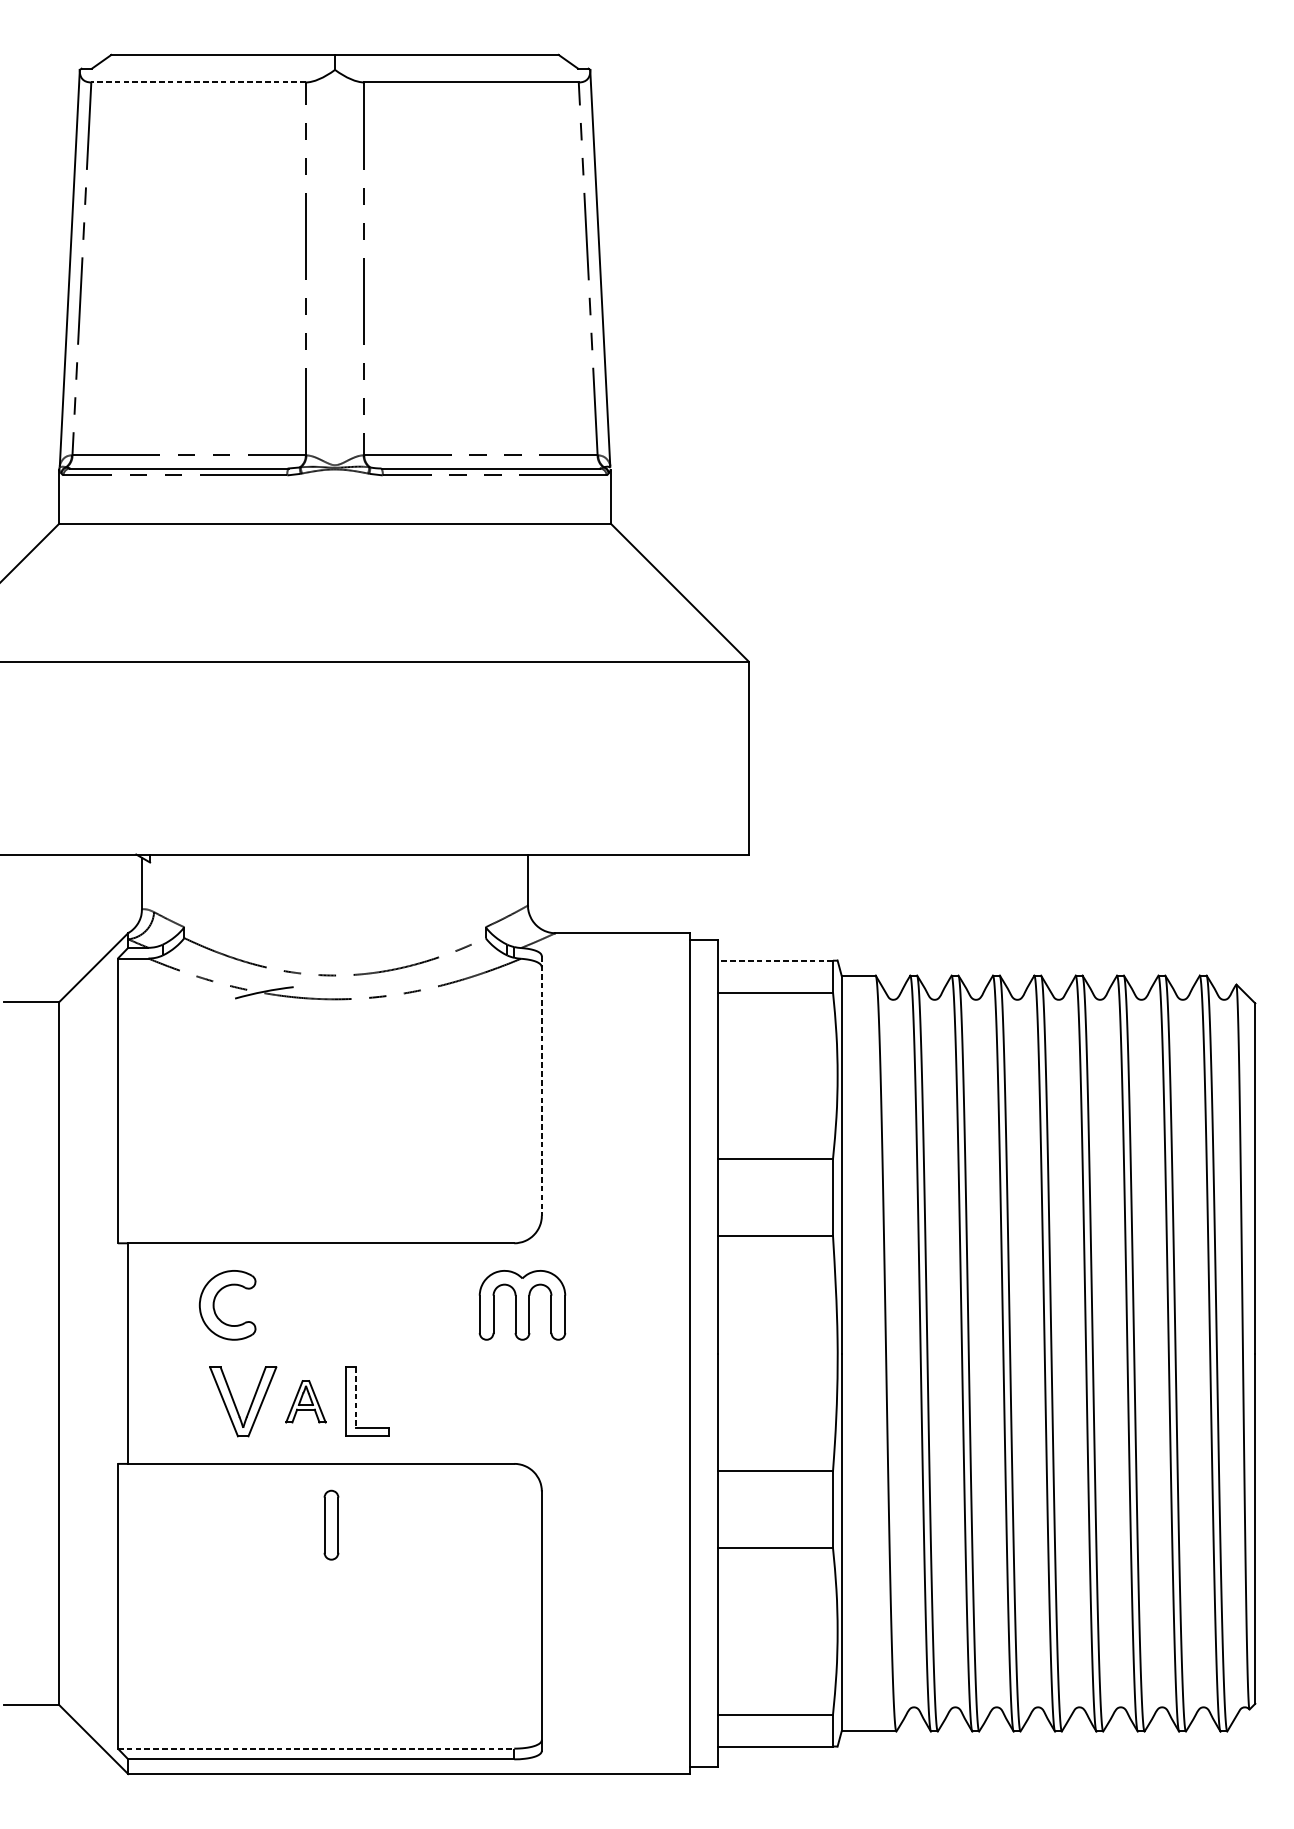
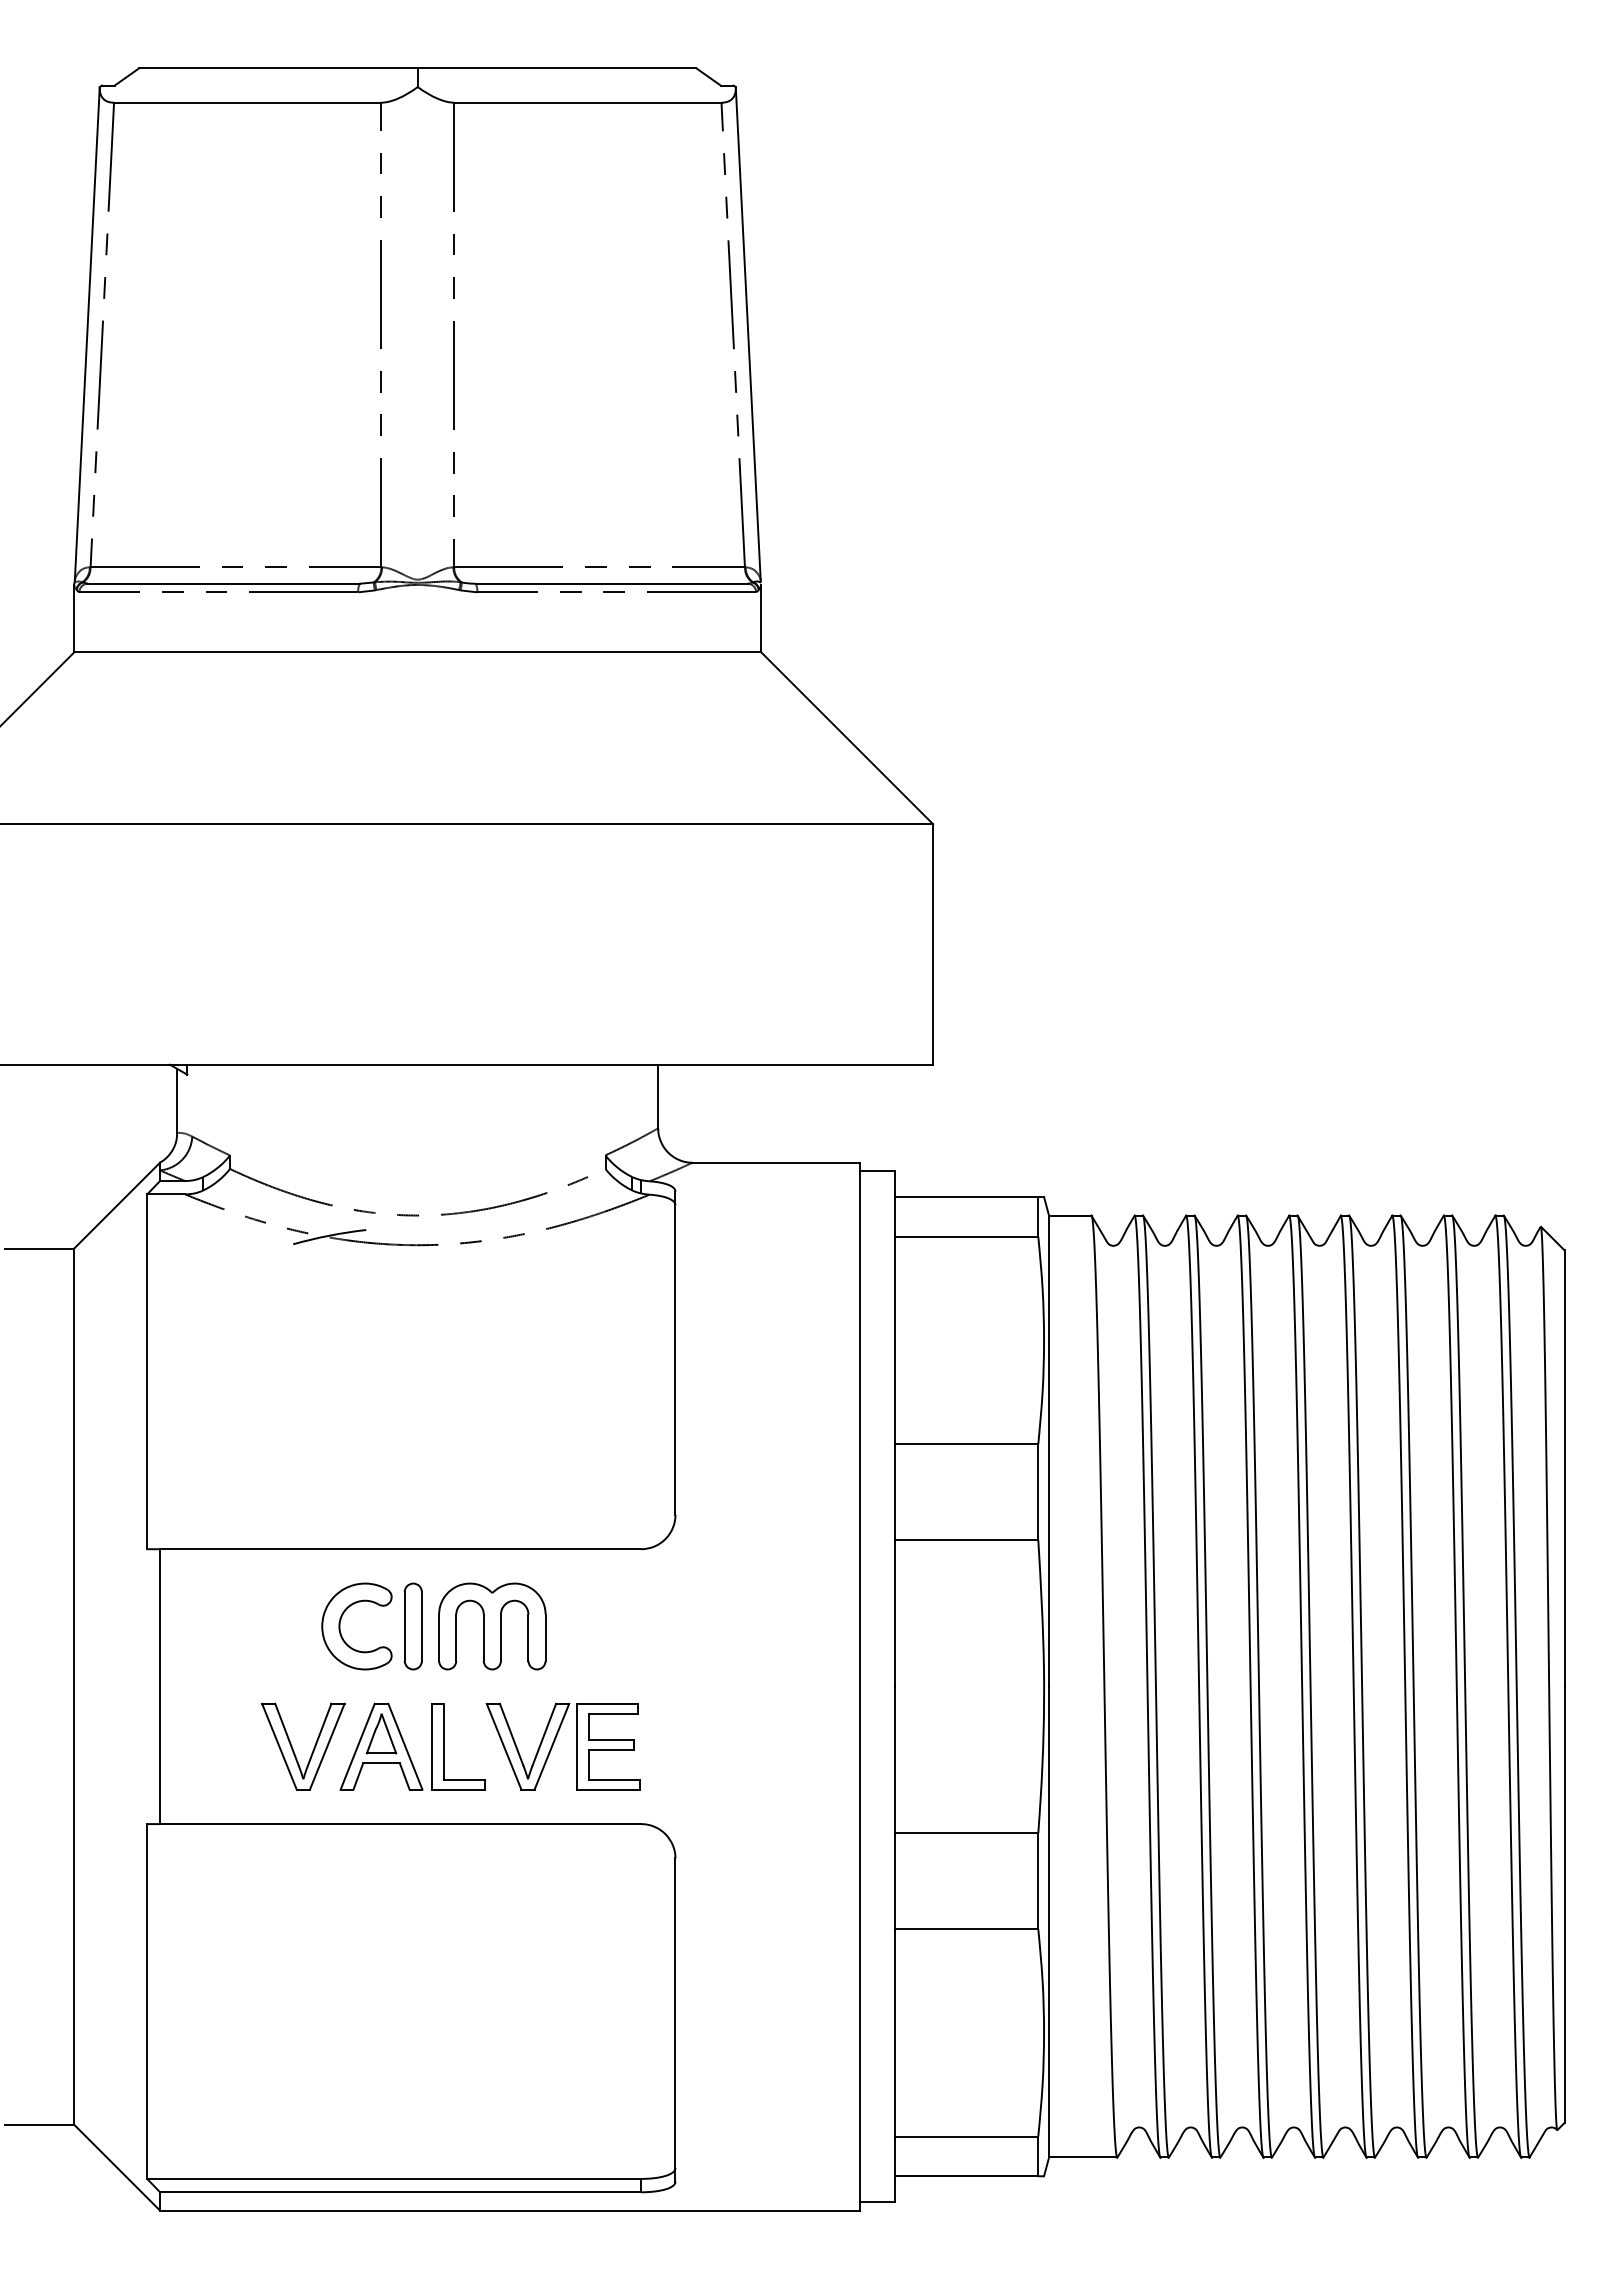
line: (198, 82) -> (247, 102), dashed -> solid
line: (775, 961) -> (966, 1197), dashed -> solid
line: (541, 1086) -> (675, 1353), dashed -> solid
part: (214, 1305) -> (340, 1626), moved
part: (522, 1305) -> (492, 1626), moved
line: (355, 1397) -> (443, 1741), dashed -> solid
part: (444, 1399) -> (554, 1743), added
part: (305, 1401) -> (381, 1746), size x1.67
part: (330, 1525) -> (412, 1626), moved
line: (316, 1748) -> (394, 2178), dashed -> solid

